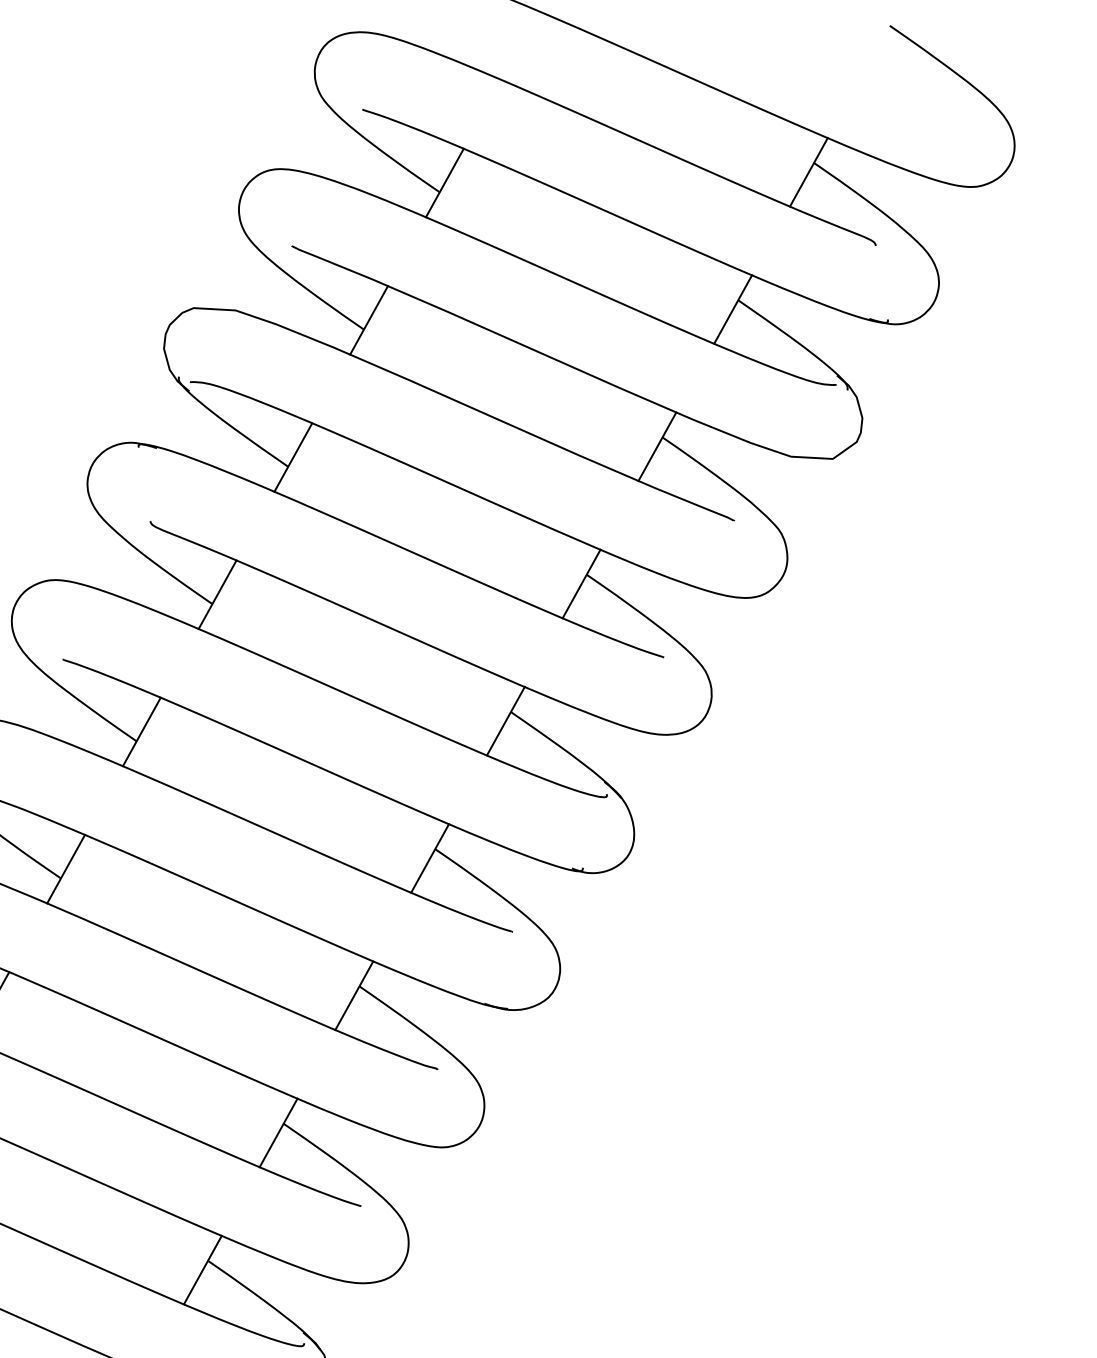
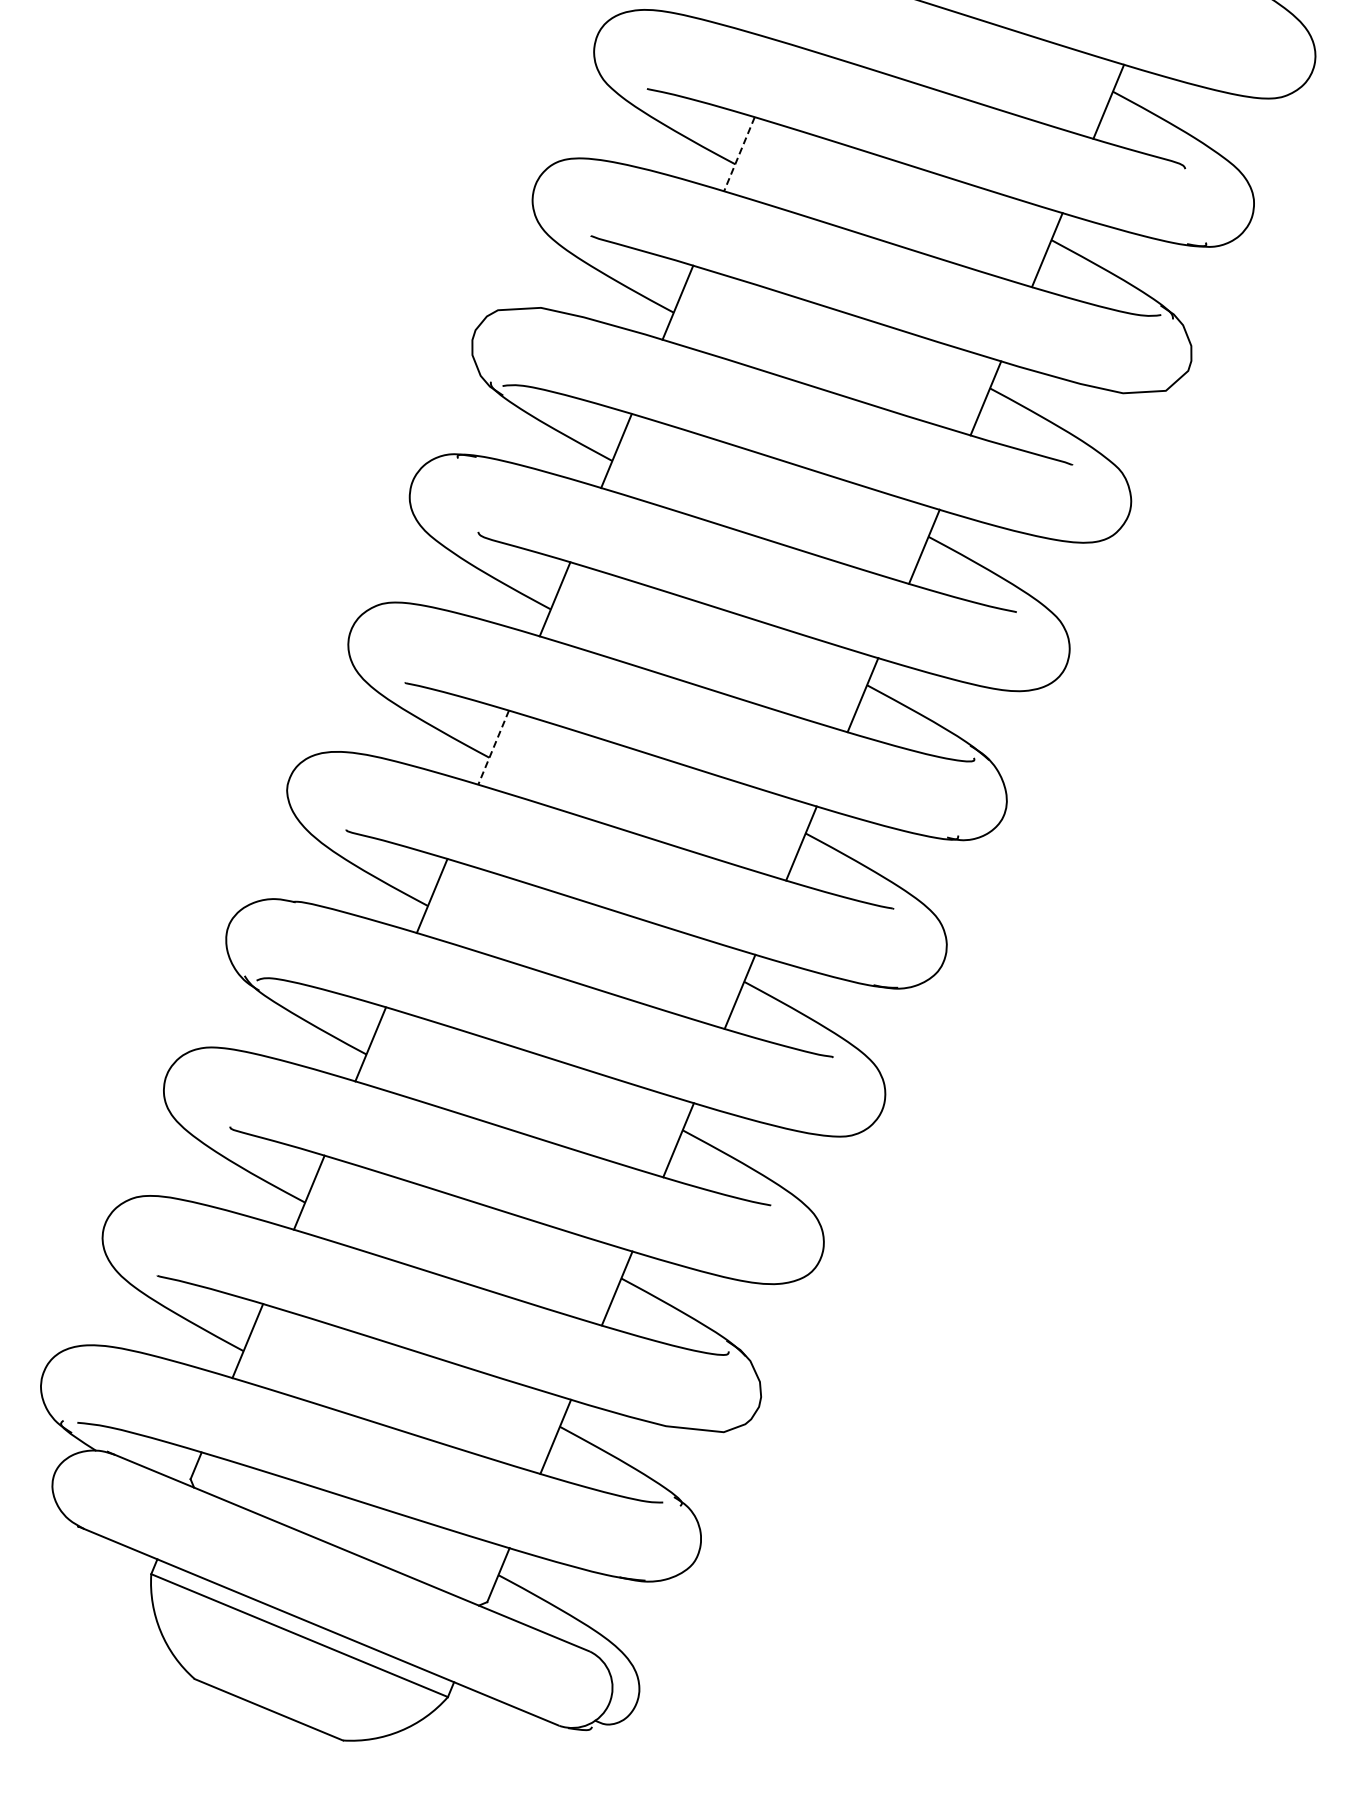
line: (444, 183) -> (739, 154), solid -> dashed
line: (141, 732) -> (493, 748), solid -> dashed

